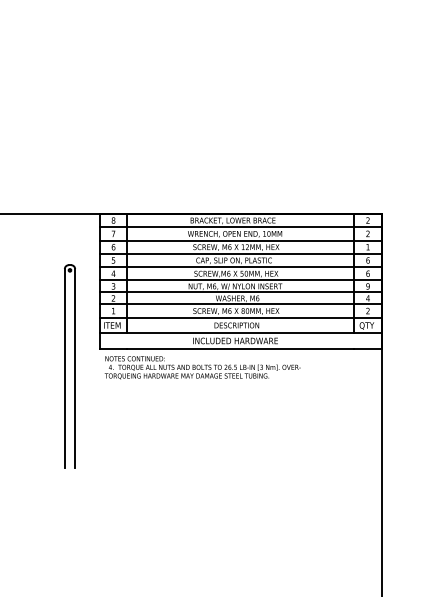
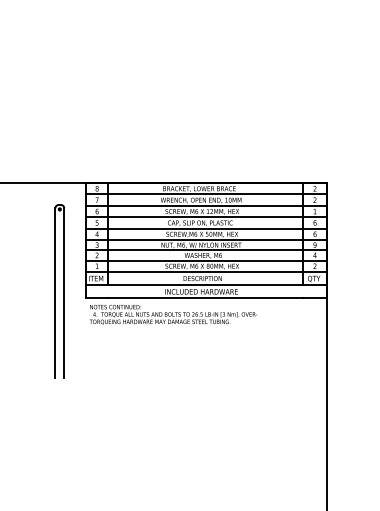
part: (69, 366) -> (59, 291), moved

